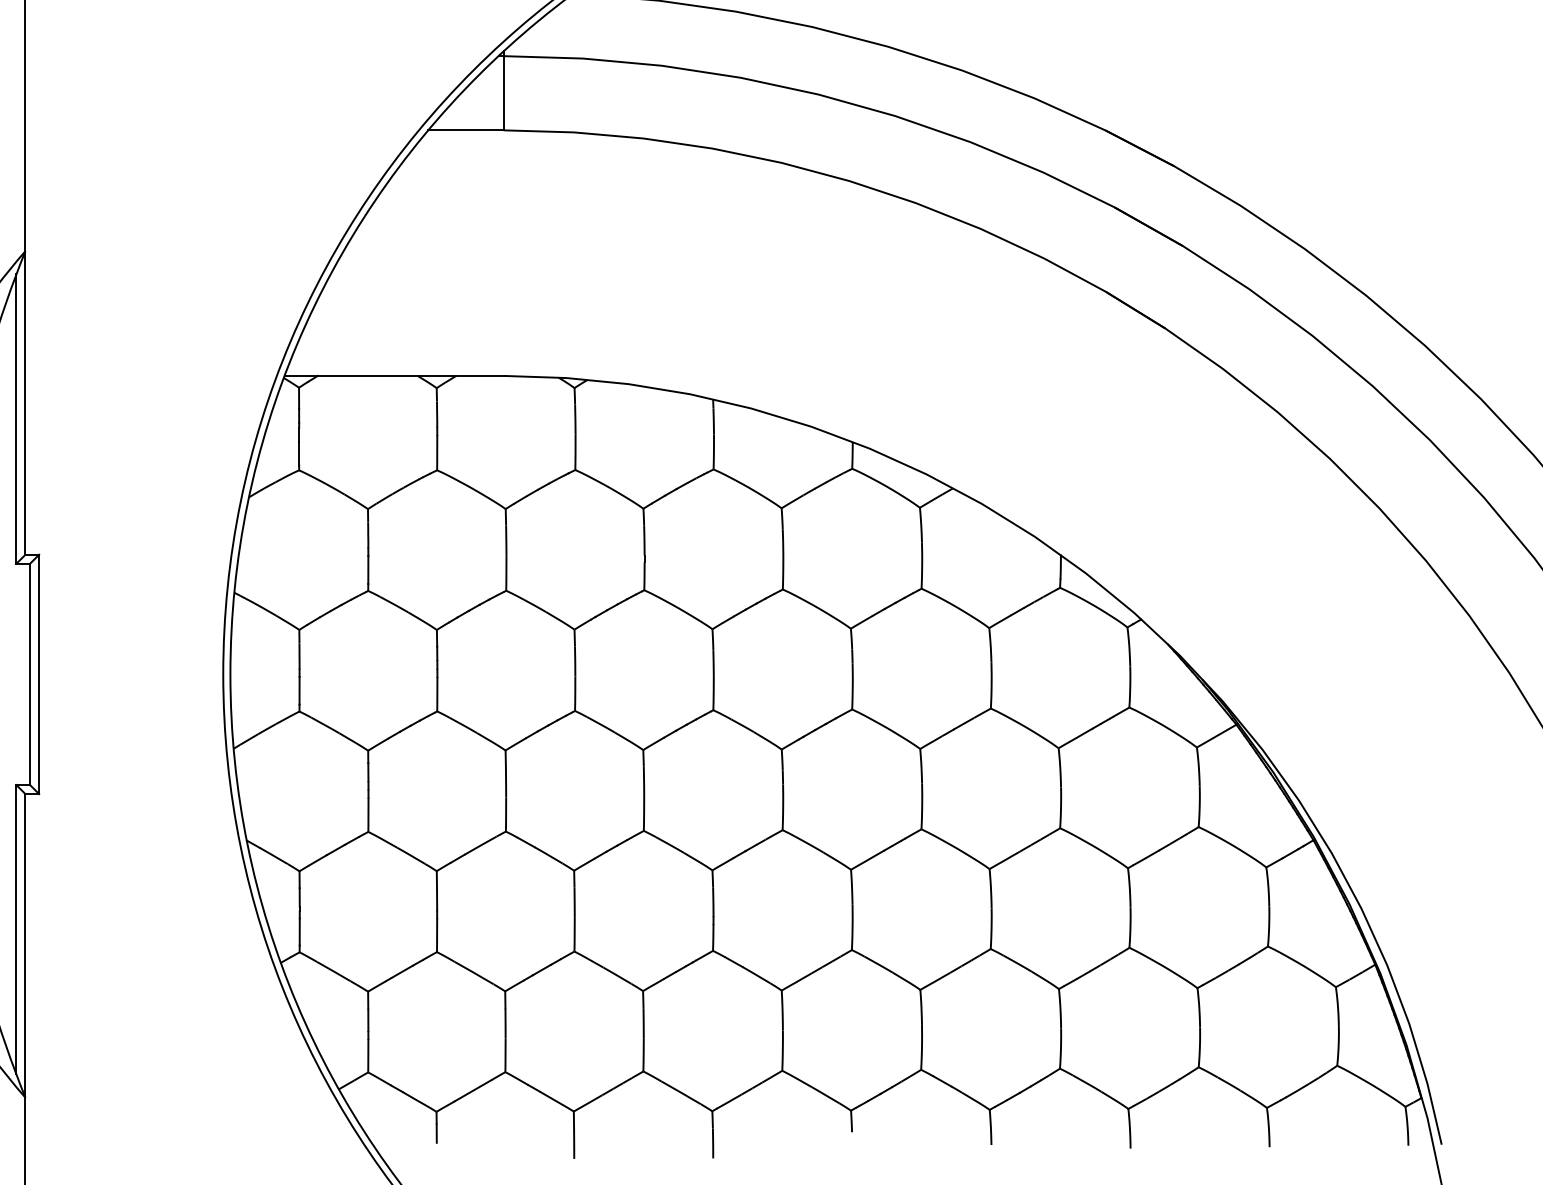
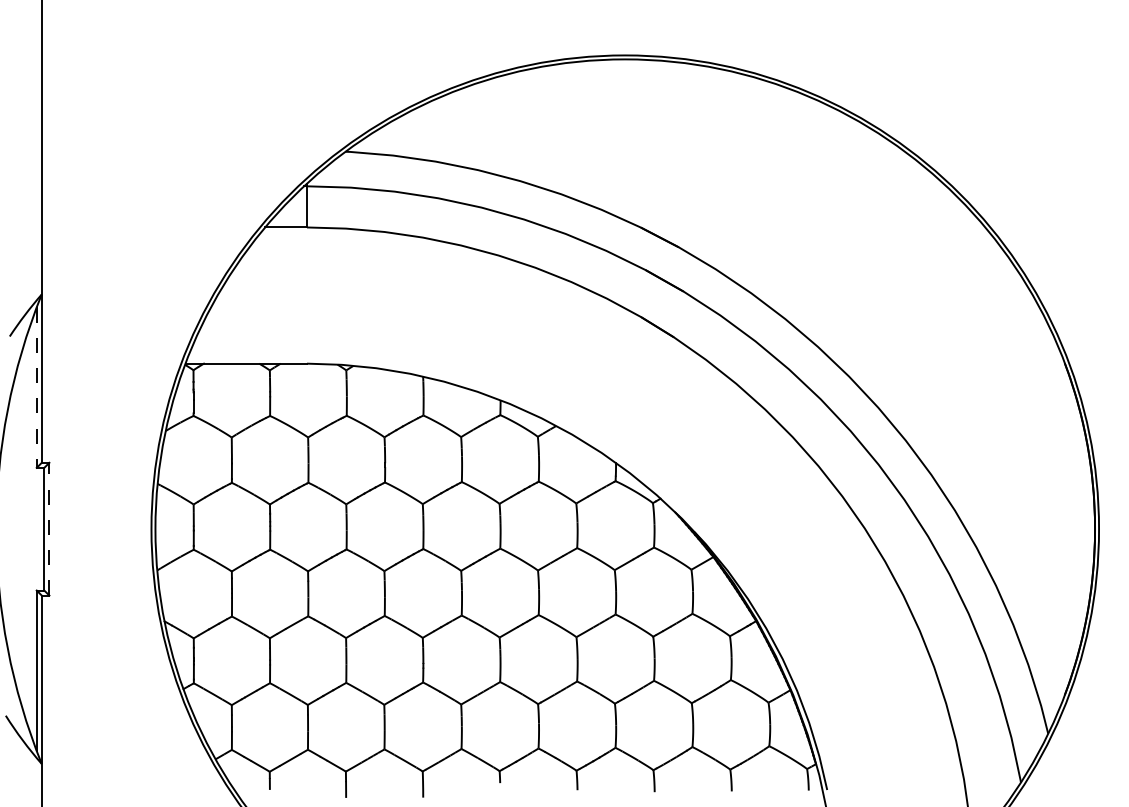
line: (15, 420) -> (36, 388), solid -> dashed
line: (39, 673) -> (49, 528), solid -> dashed

